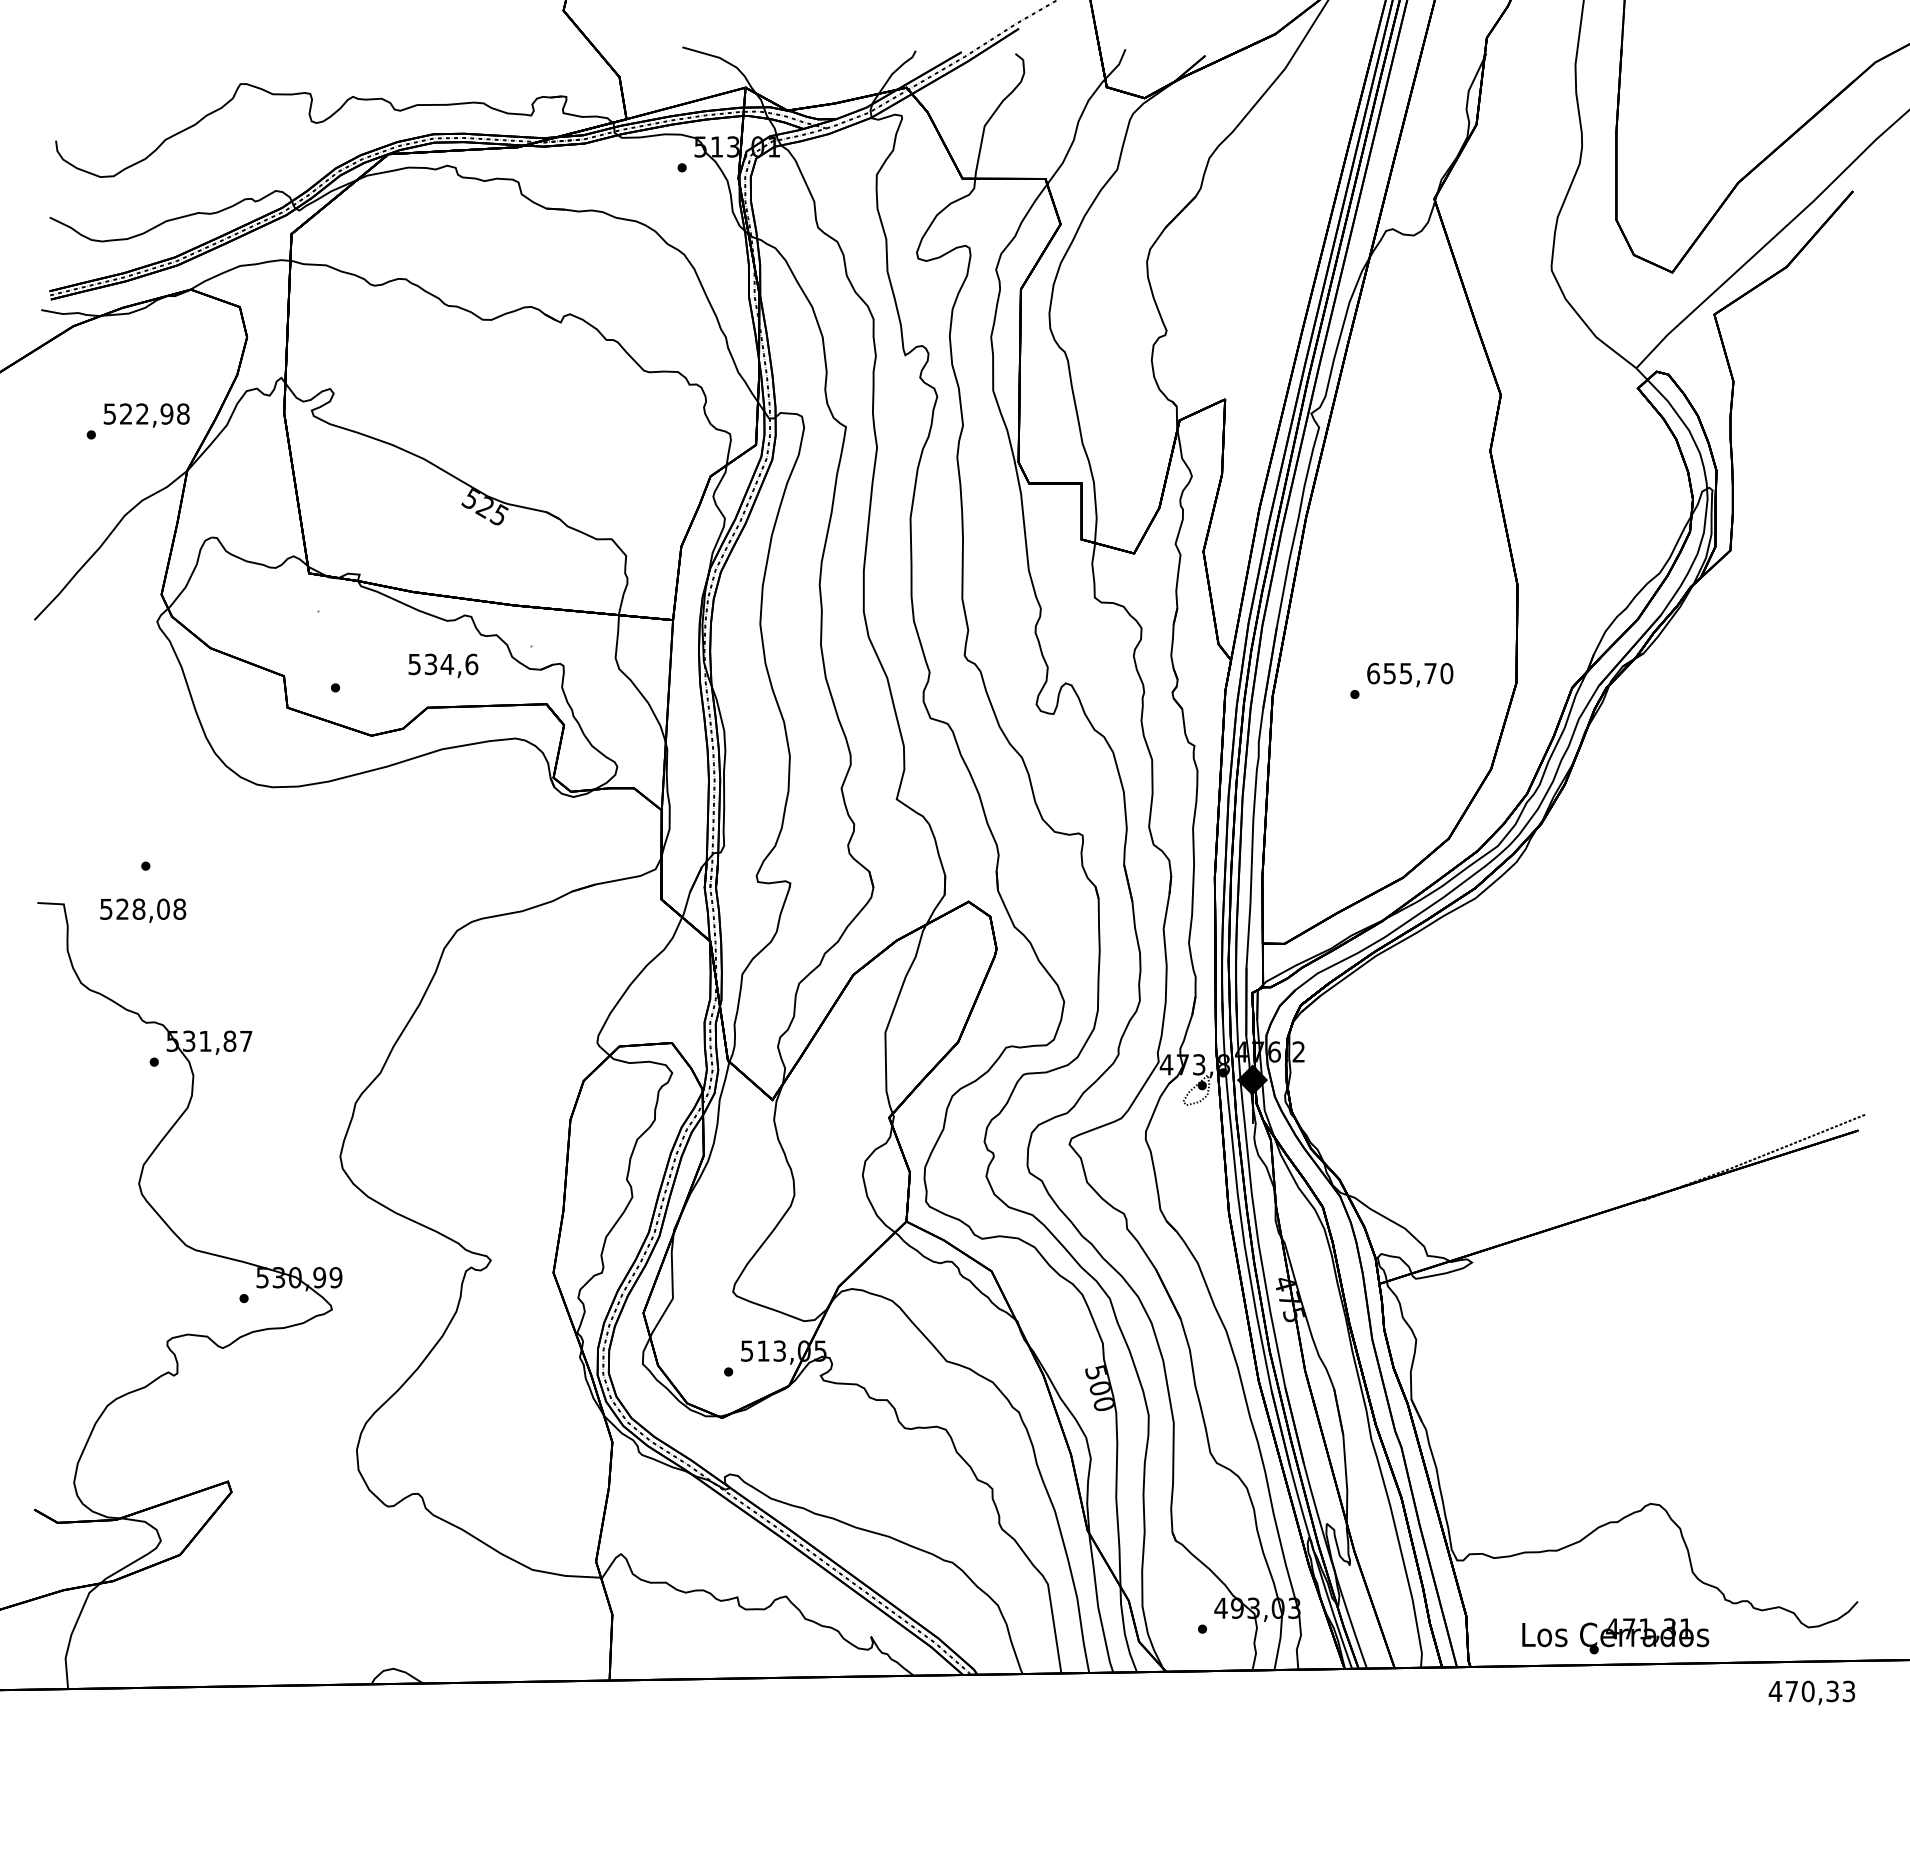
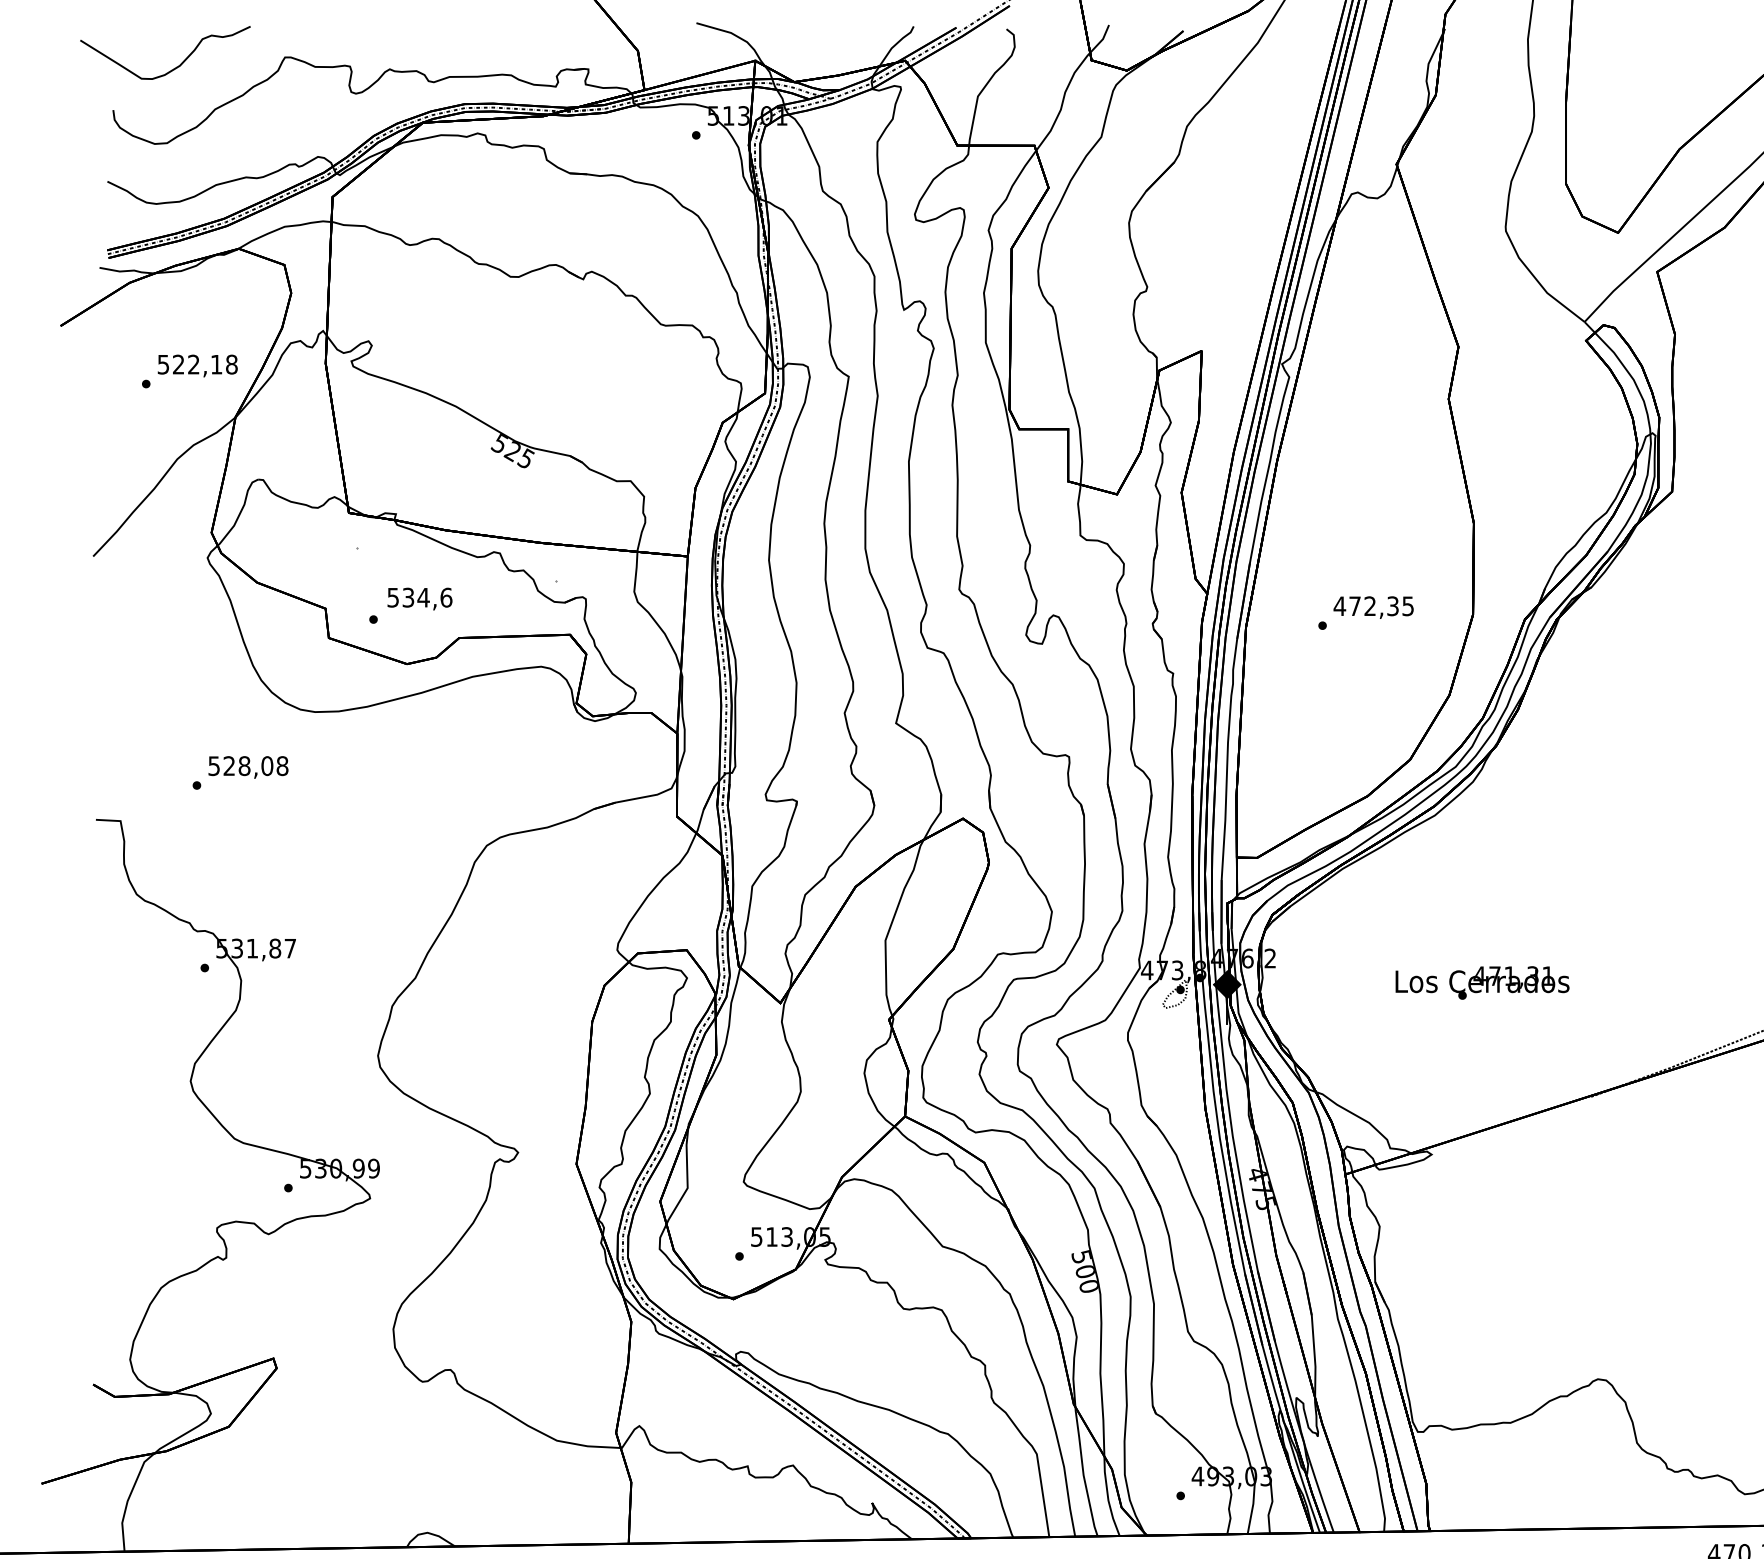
curve: (119, 96) -> (172, 68), added
text: (166, 413) -> (216, 364), 522,98 -> 522,18
text: (443, 665) -> (420, 598), moved
text: (1409, 673) -> (1373, 606), 655,70 -> 472,35
text: (143, 910) -> (248, 767), moved
text: (1615, 1636) -> (1482, 983), moved

